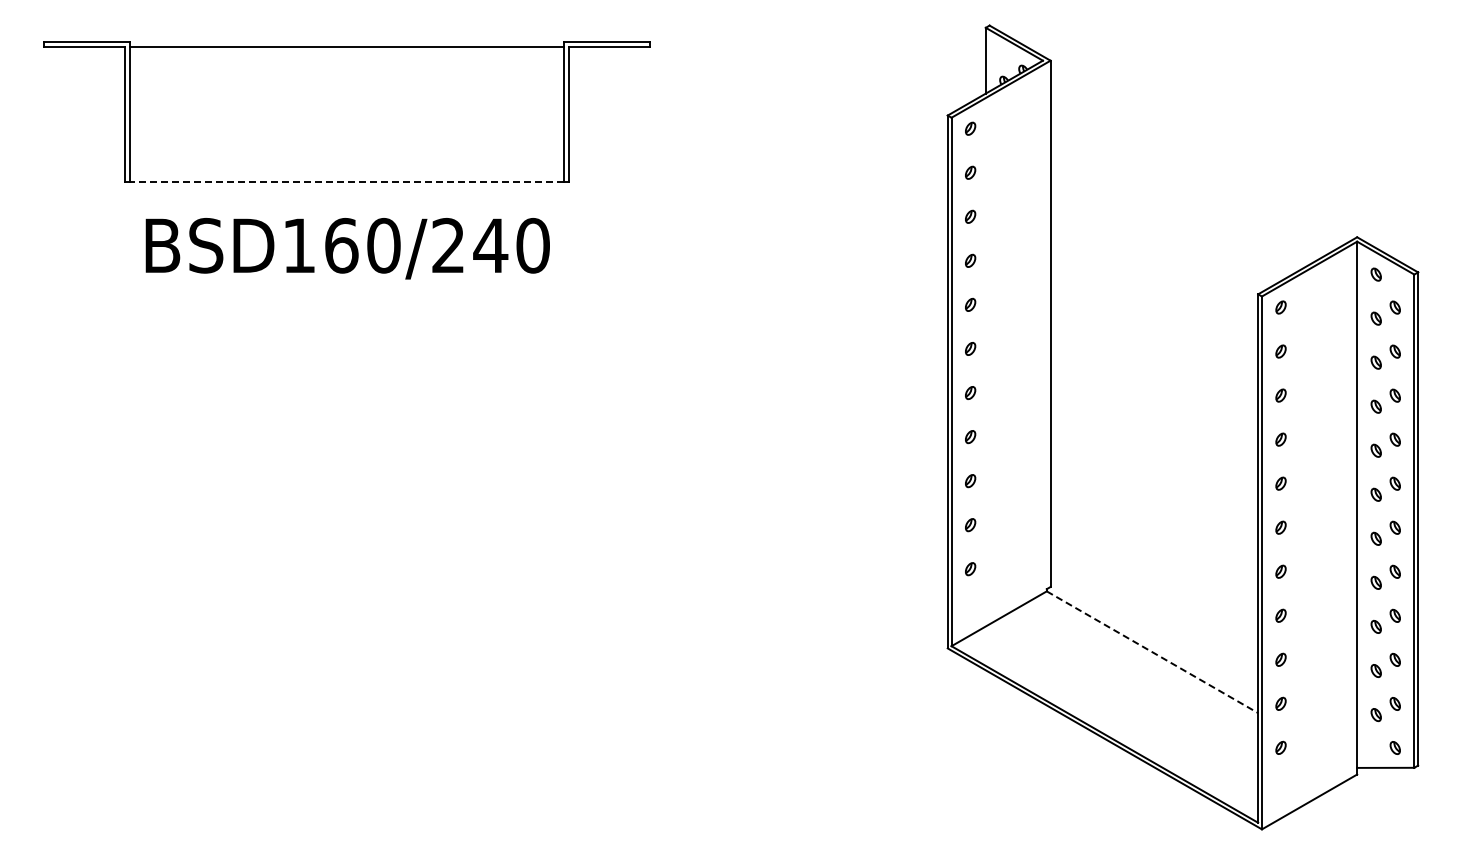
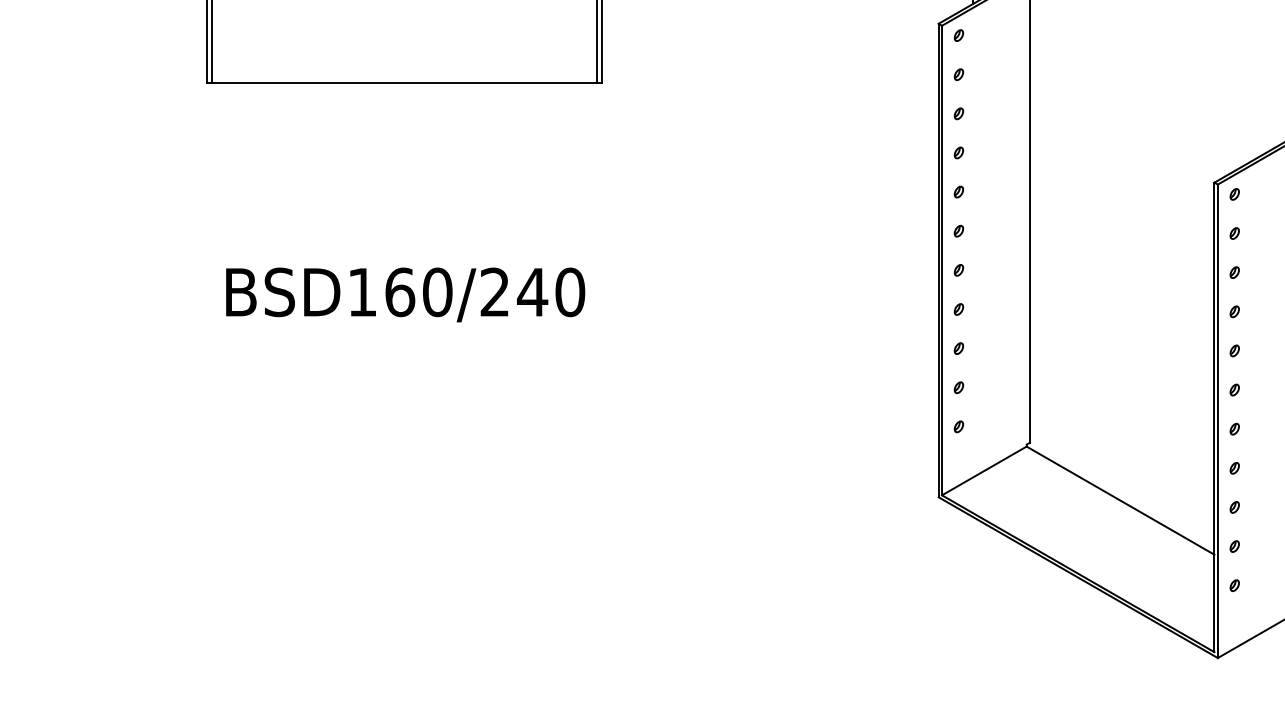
line: (346, 182) -> (404, 83), dashed -> solid
text: (347, 248) -> (405, 294), moved
line: (1152, 652) -> (1120, 500), dashed -> solid

